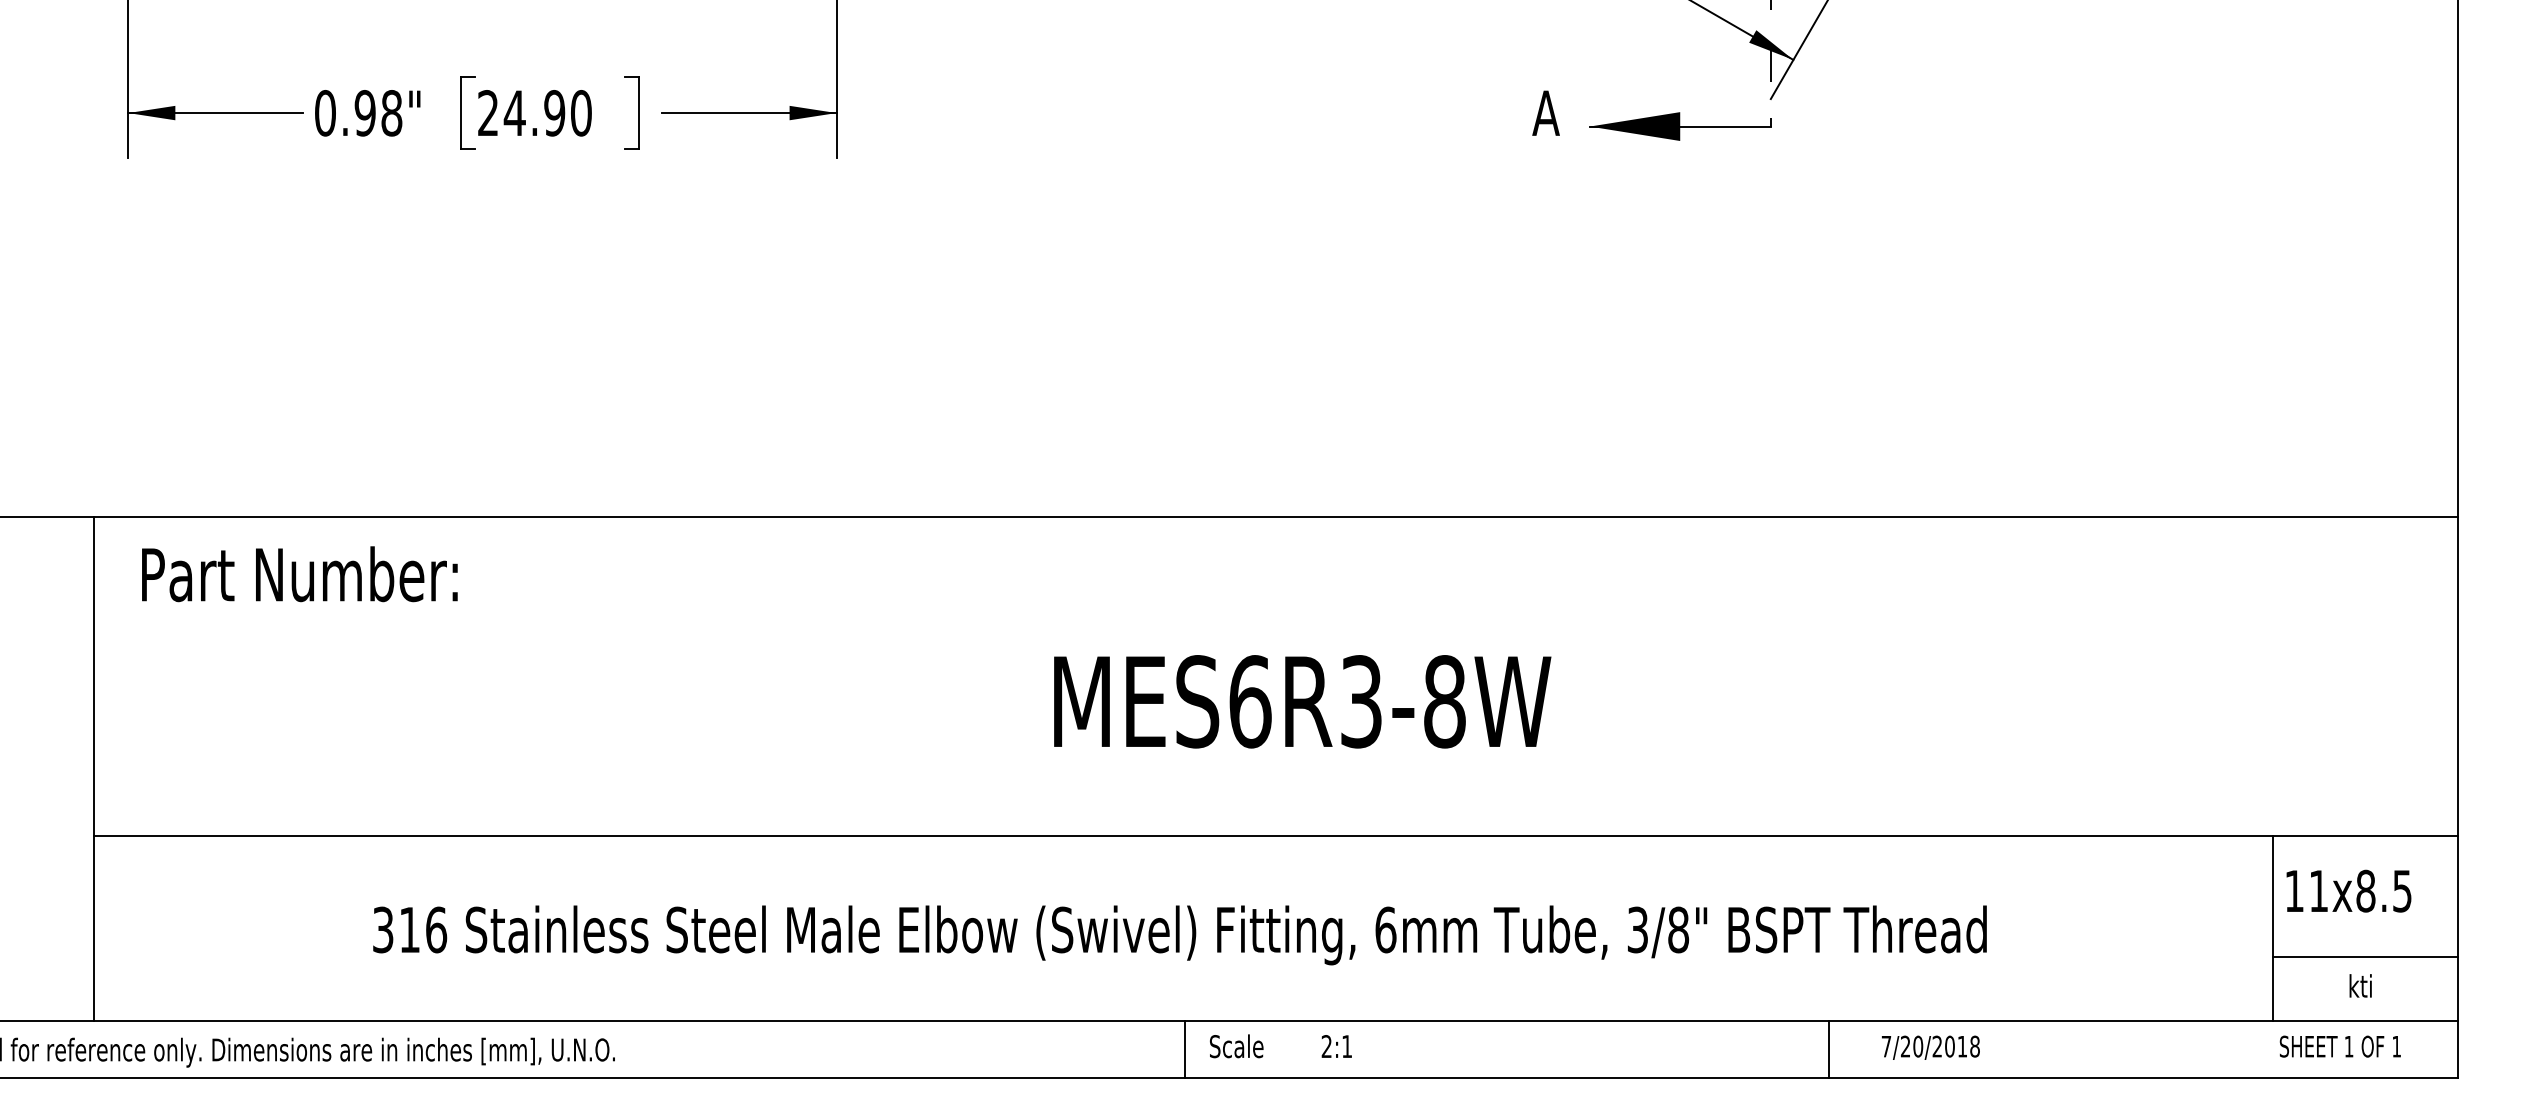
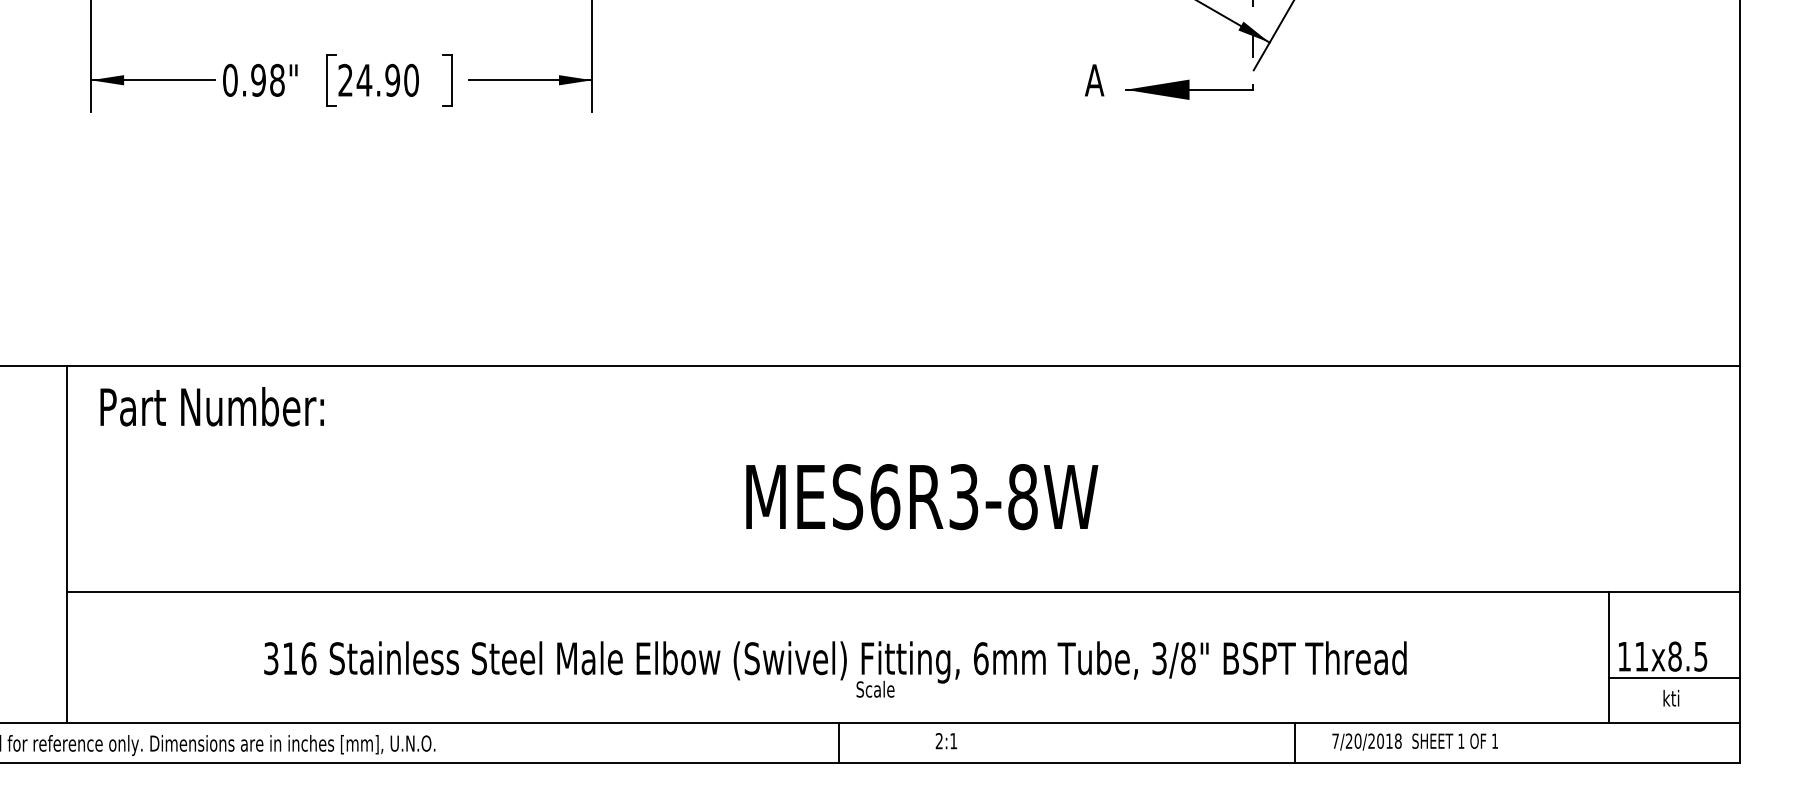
text: (2348, 890) -> (1662, 656), moved
text: (1236, 1046) -> (875, 689), moved
text: (2339, 1046) -> (1454, 741), moved

